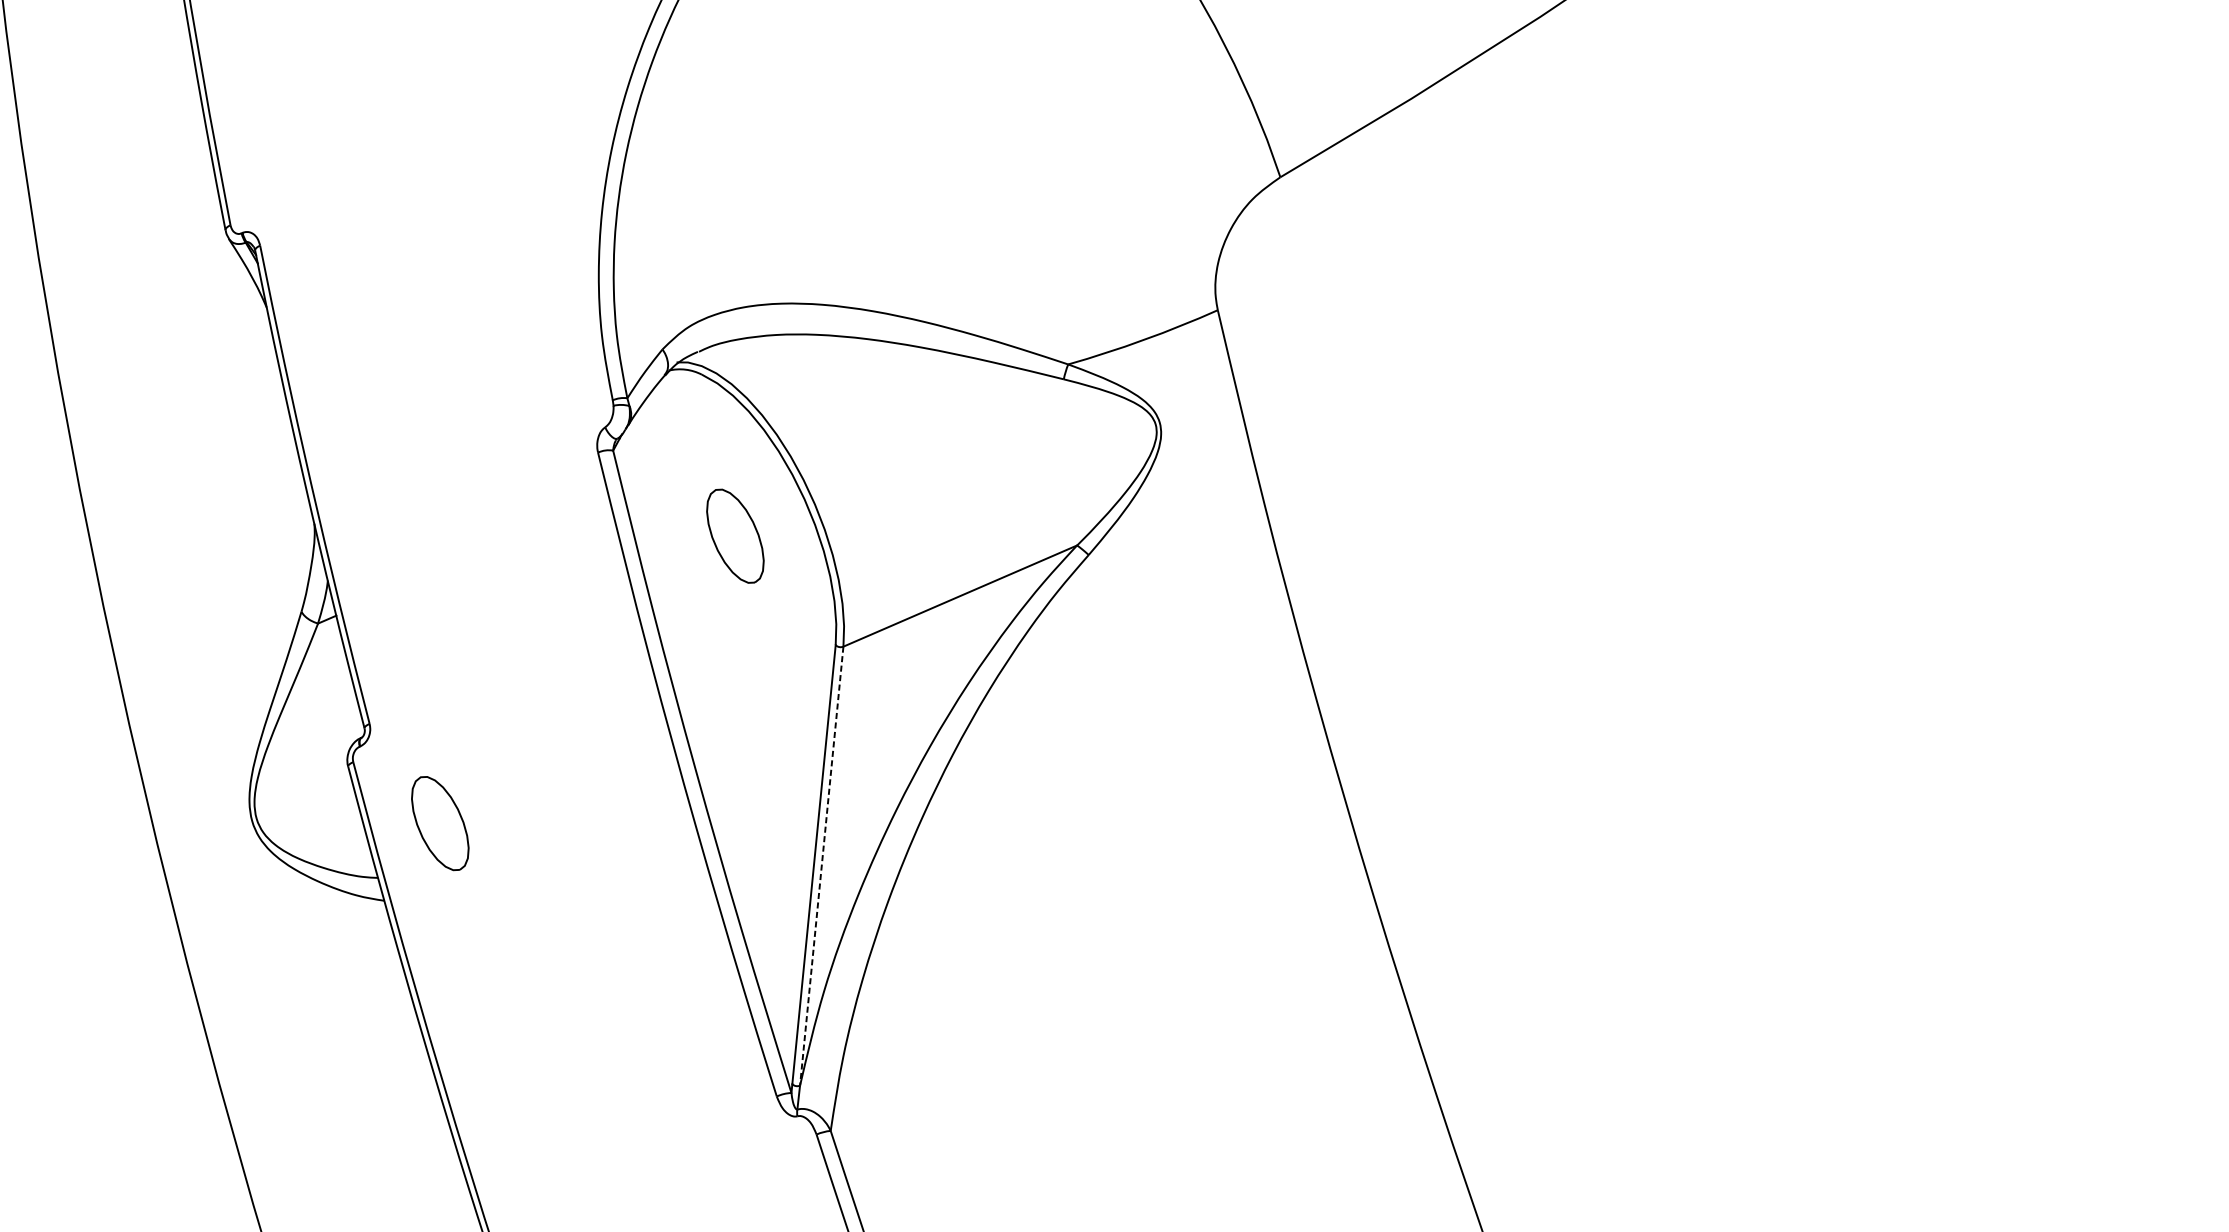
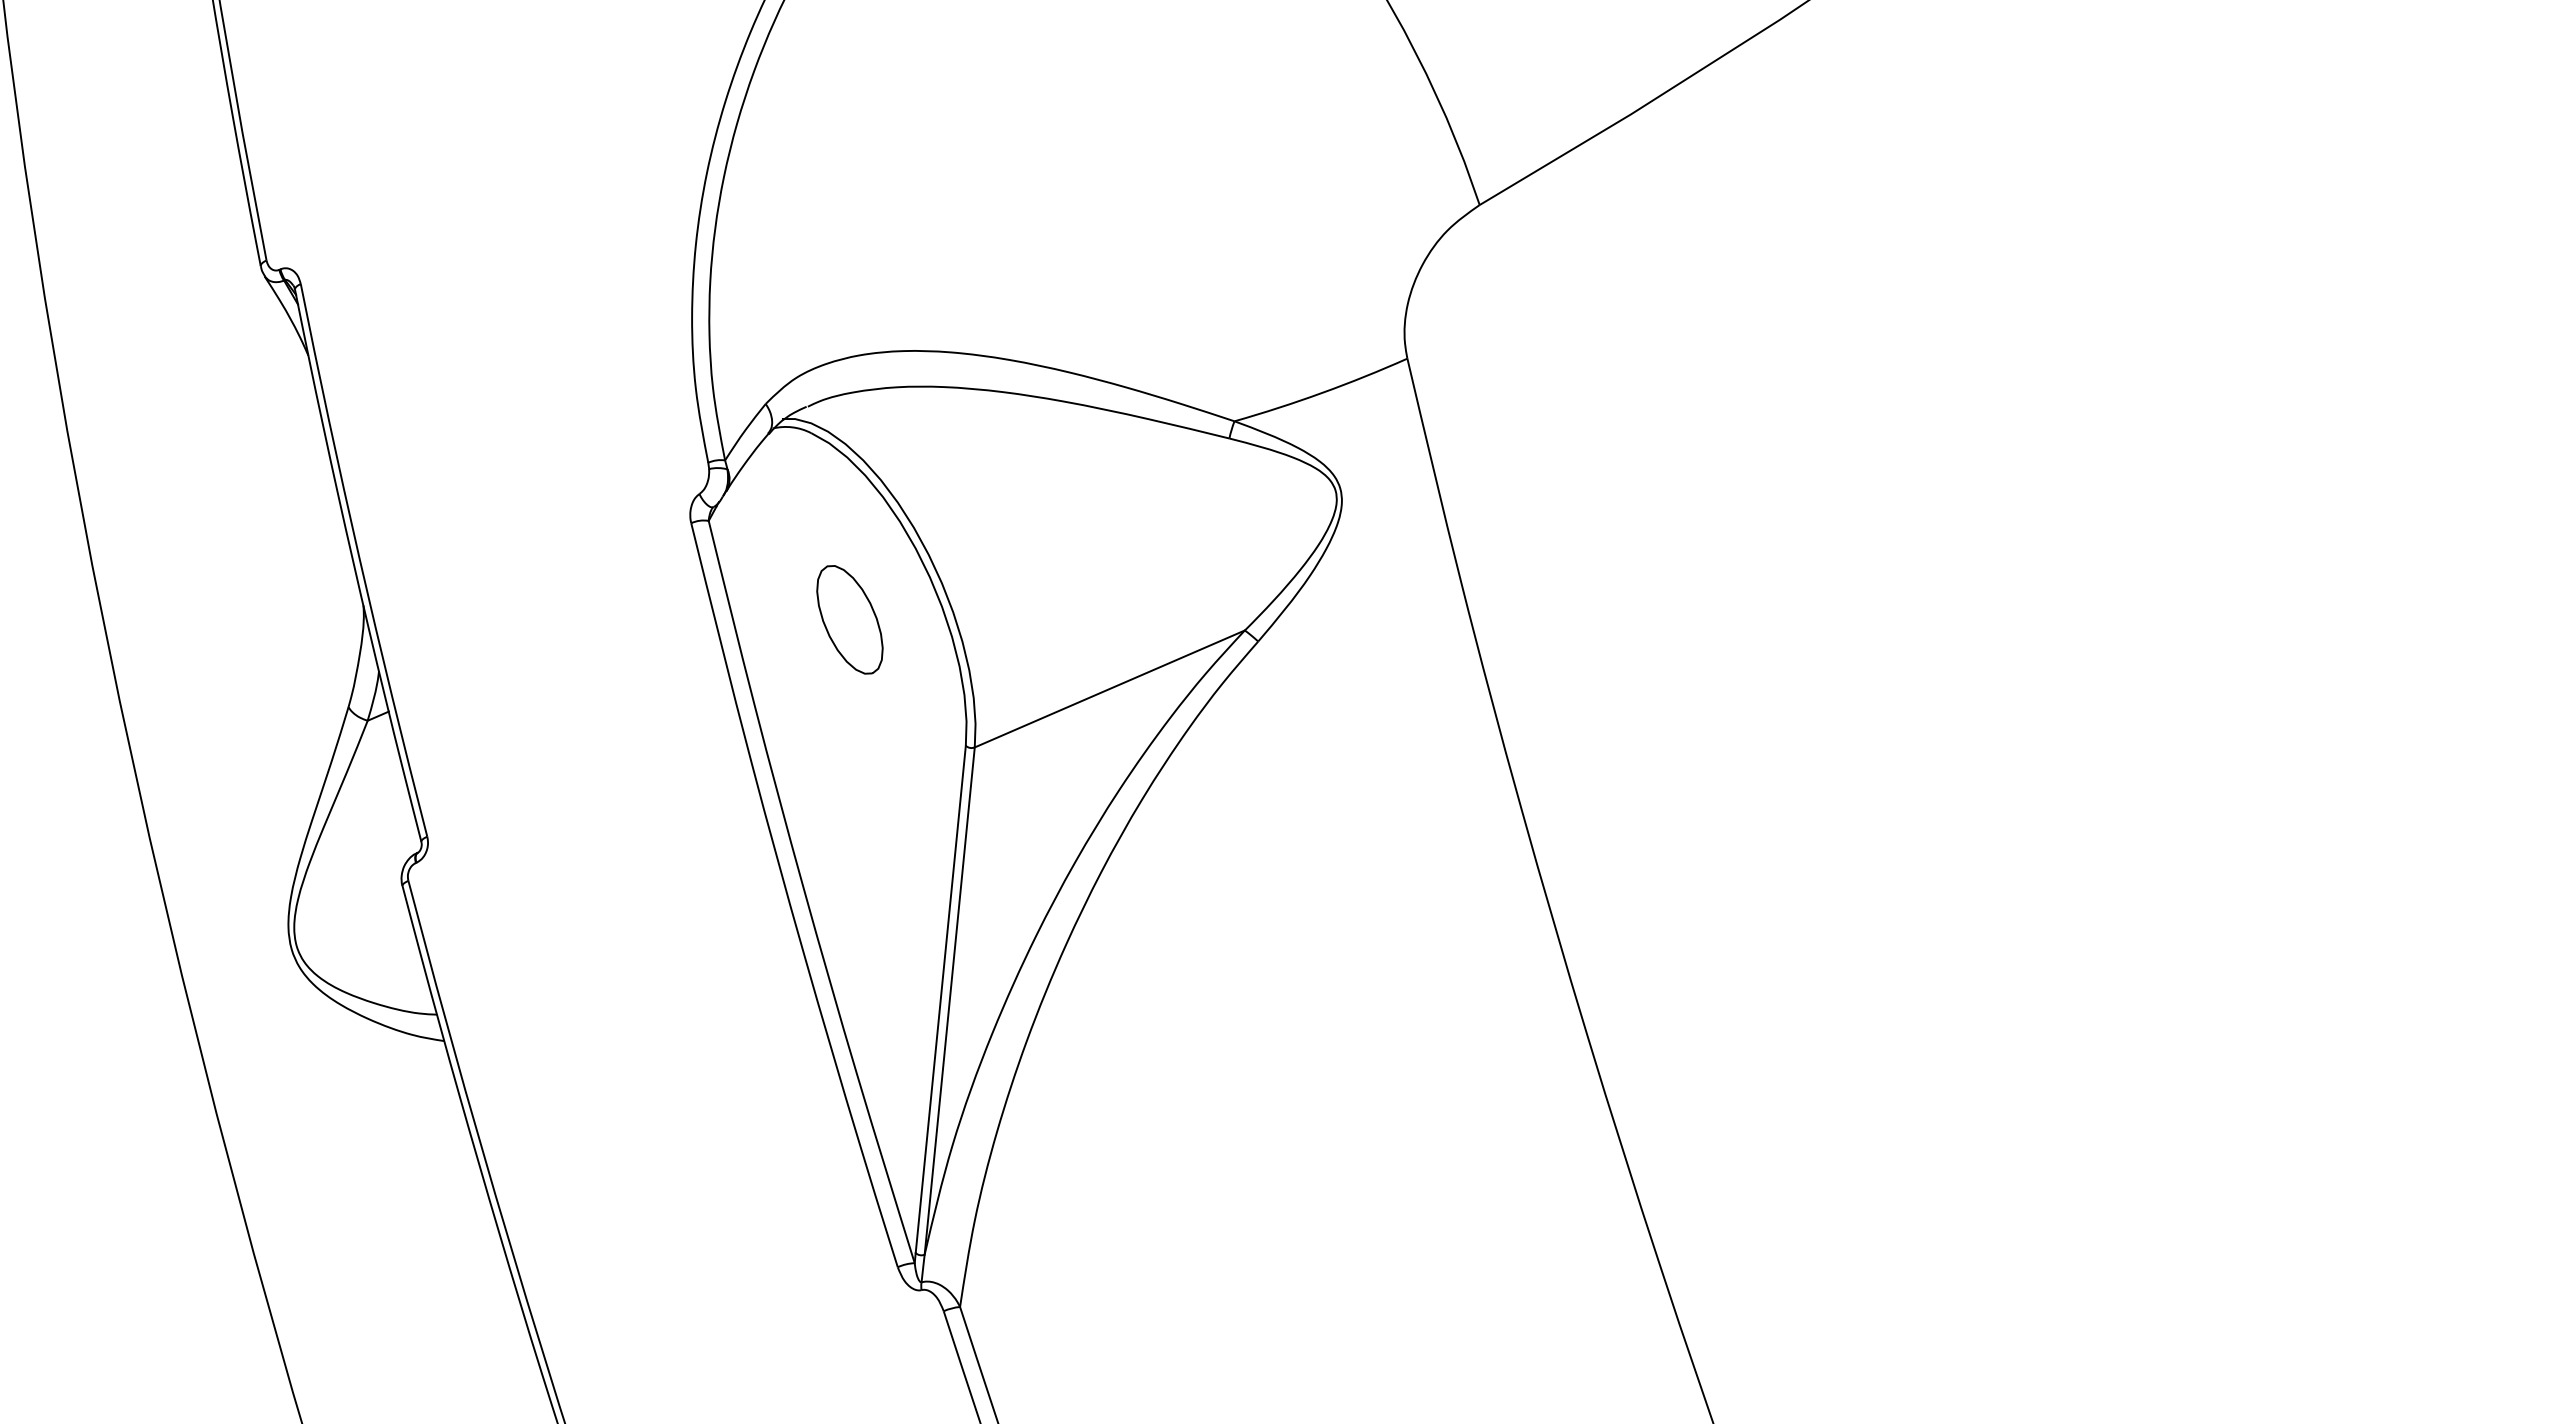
part: (439, 823) -> (508, 951), removed
line: (821, 866) -> (949, 1001), dashed -> solid

